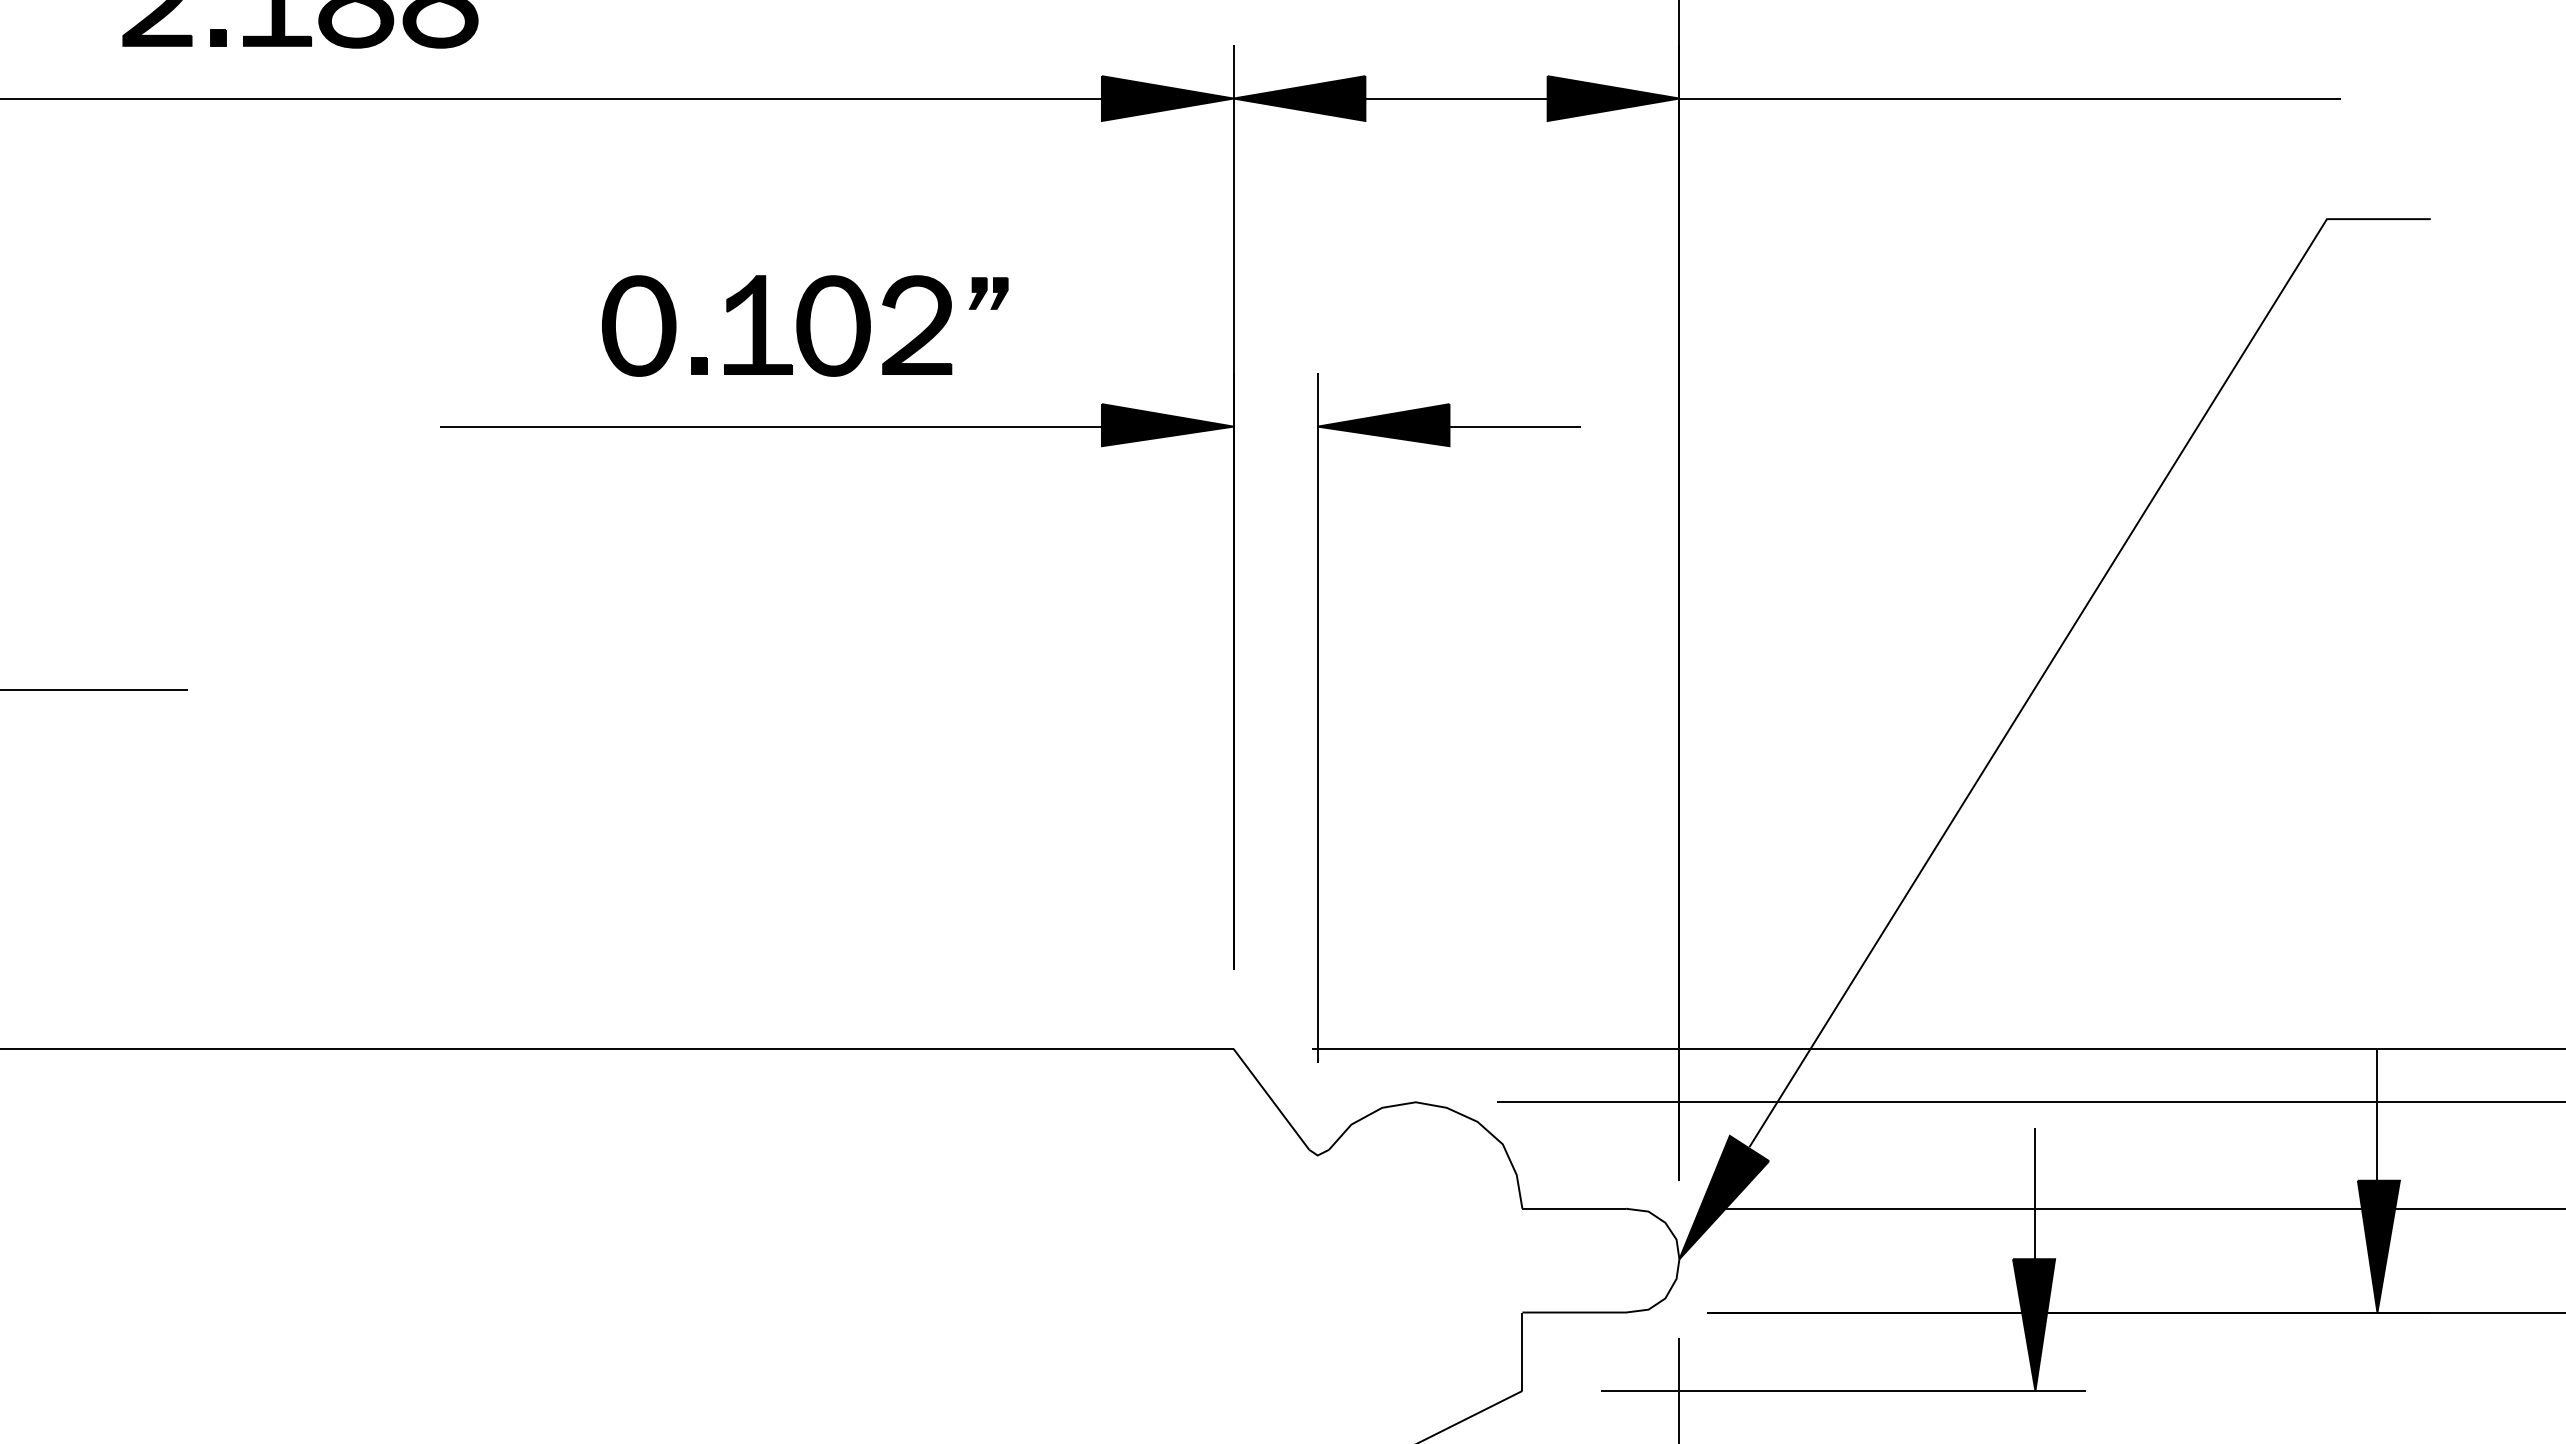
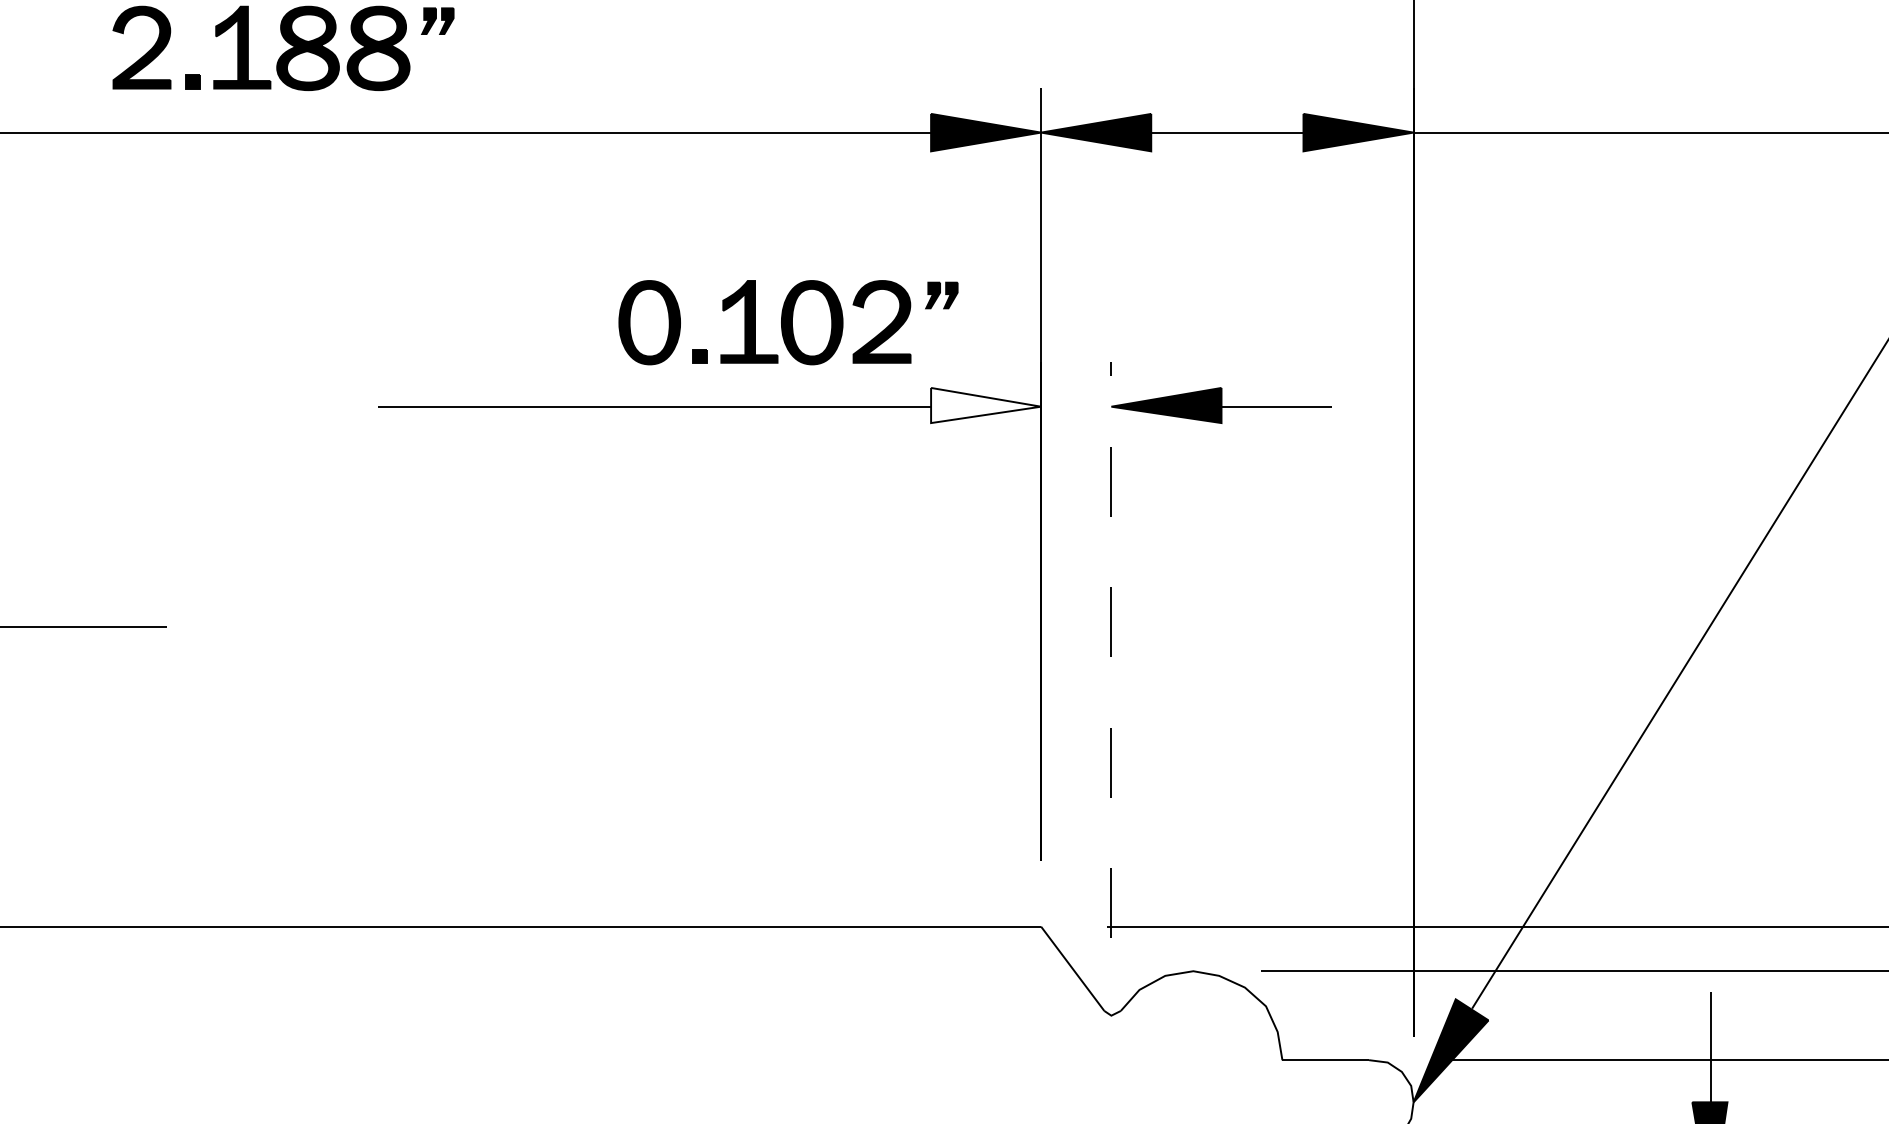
part: (805, 325) -> (788, 322), moved
fill: (1167, 425) -> (985, 405), removed
line: (1317, 718) -> (1111, 650), solid -> dashed

